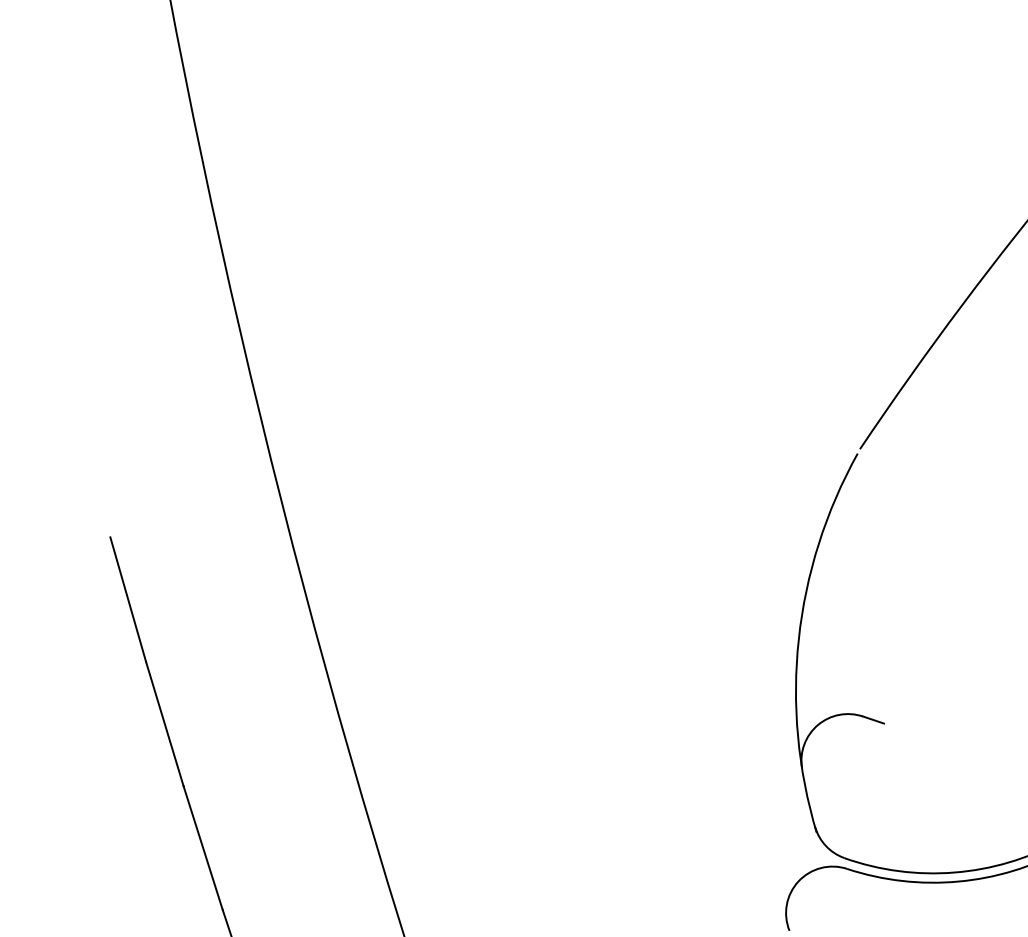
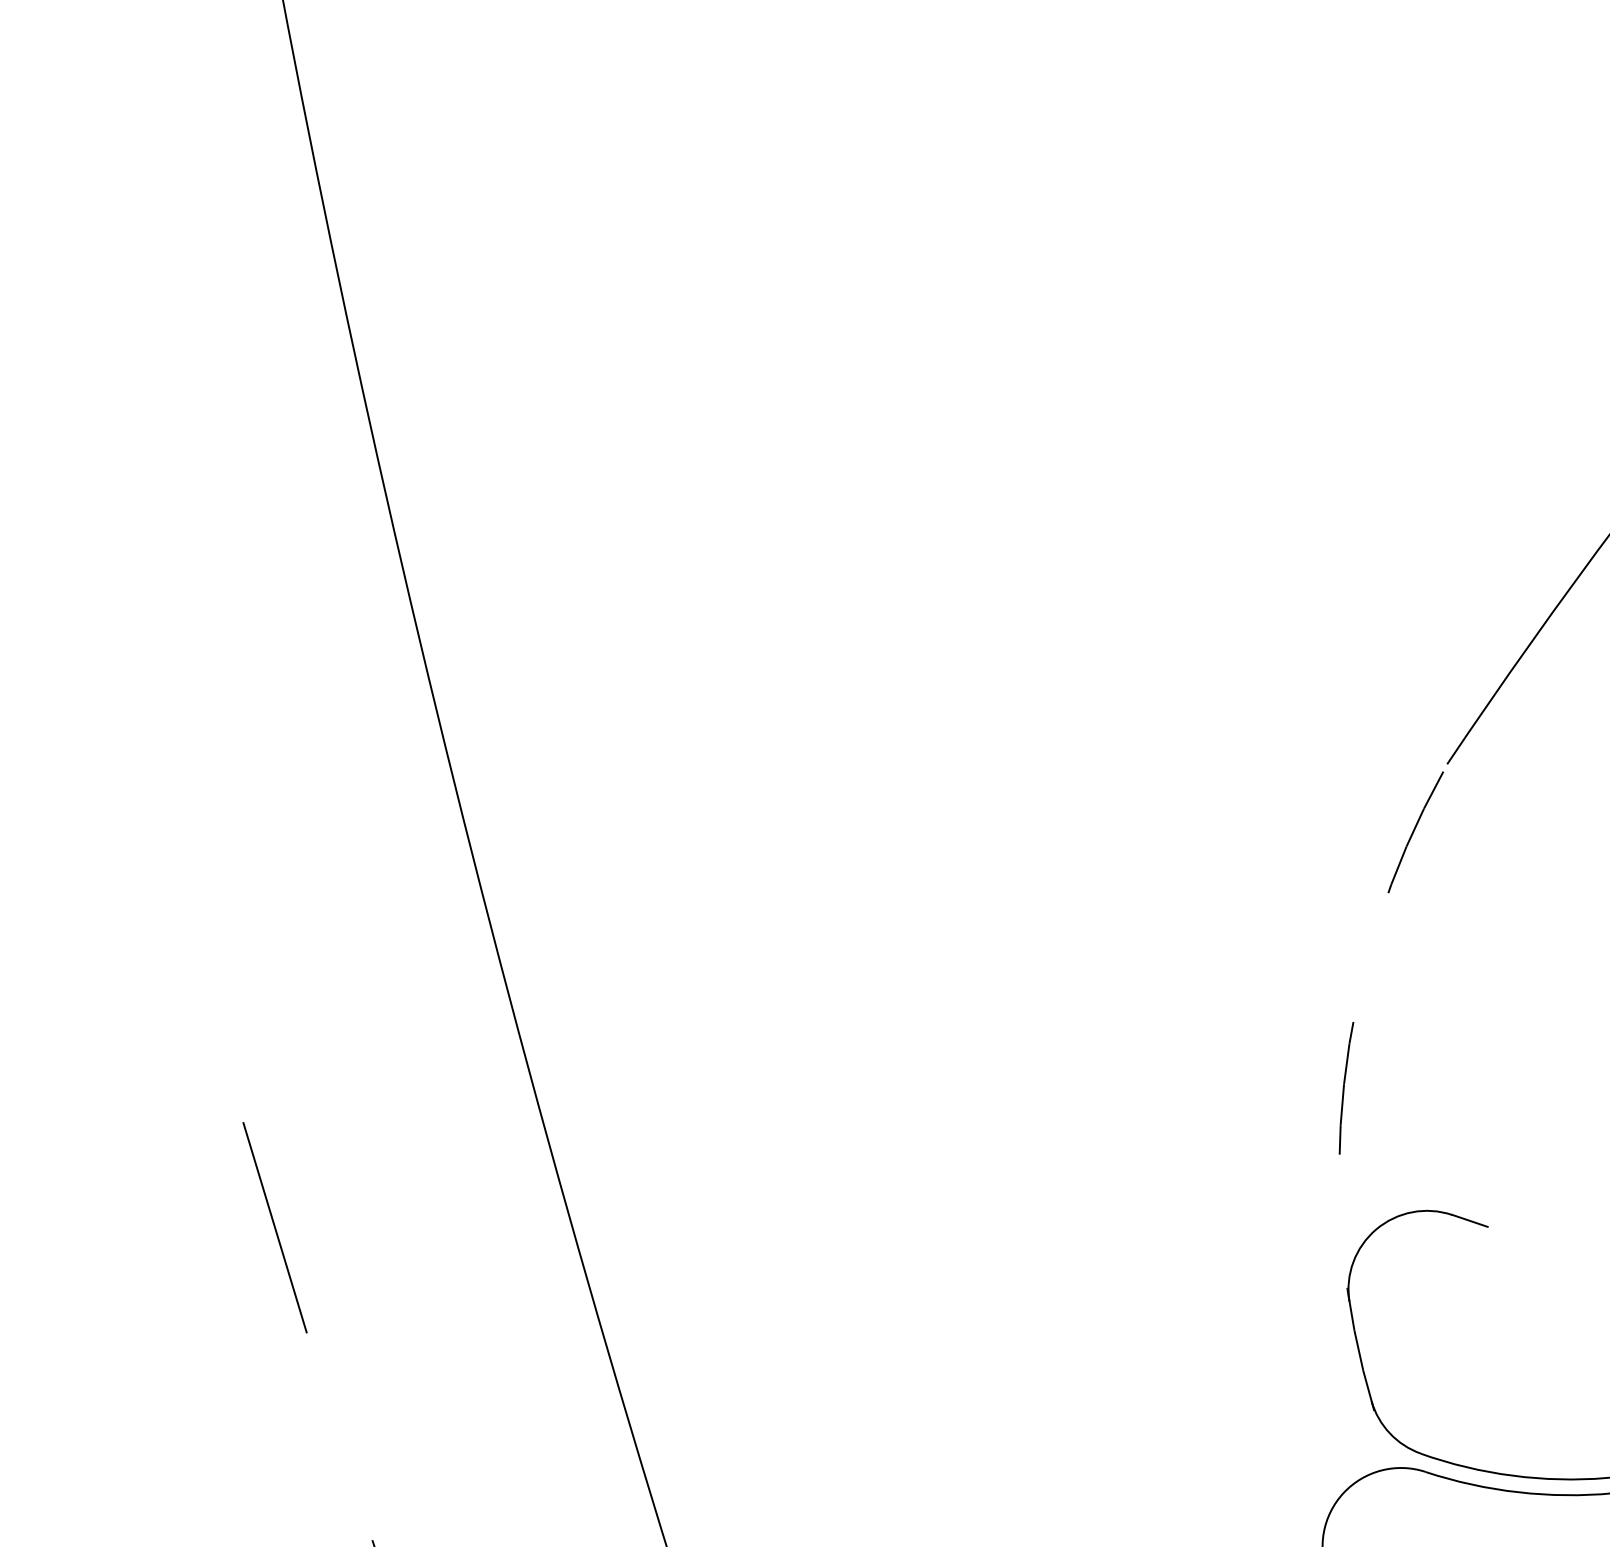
line: (128, 599) -> (213, 1017), removed
arc: (798, 639) -> (1343, 1085), solid -> dashed
line: (202, 847) -> (338, 1435), removed

